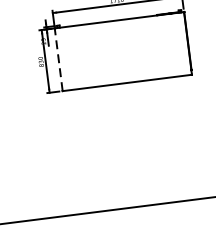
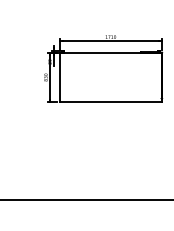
line: (58, 59) -> (59, 77), dashed -> solid

